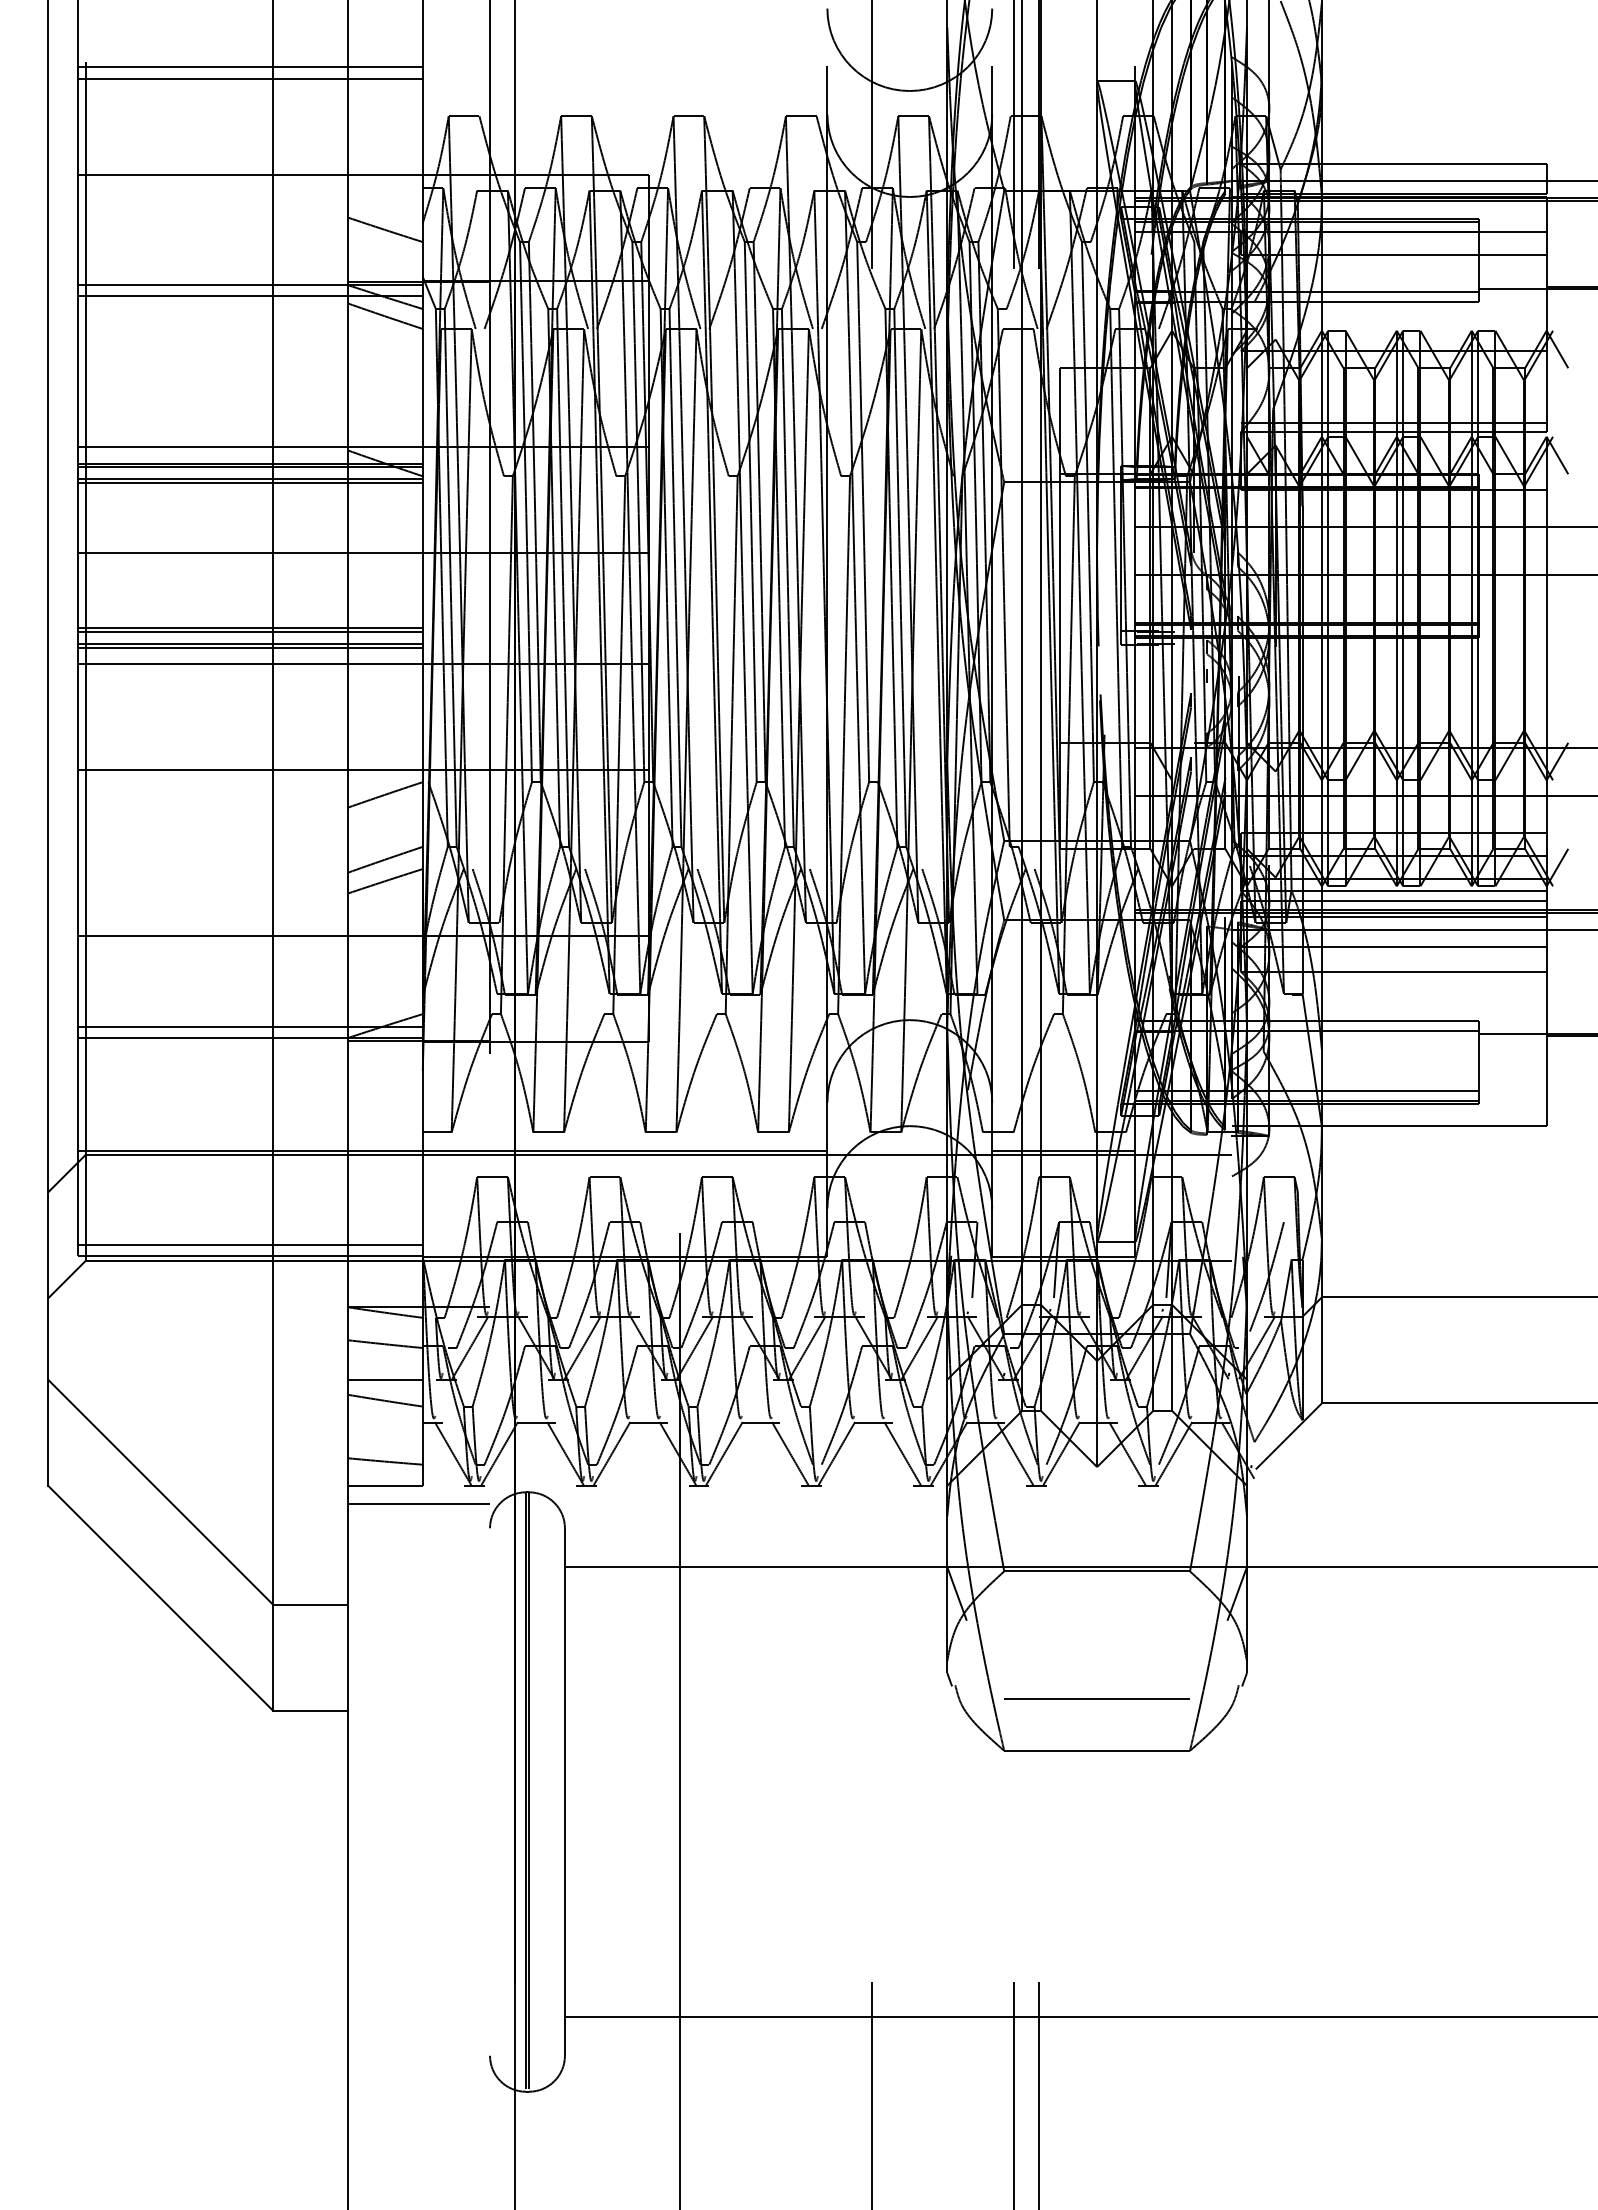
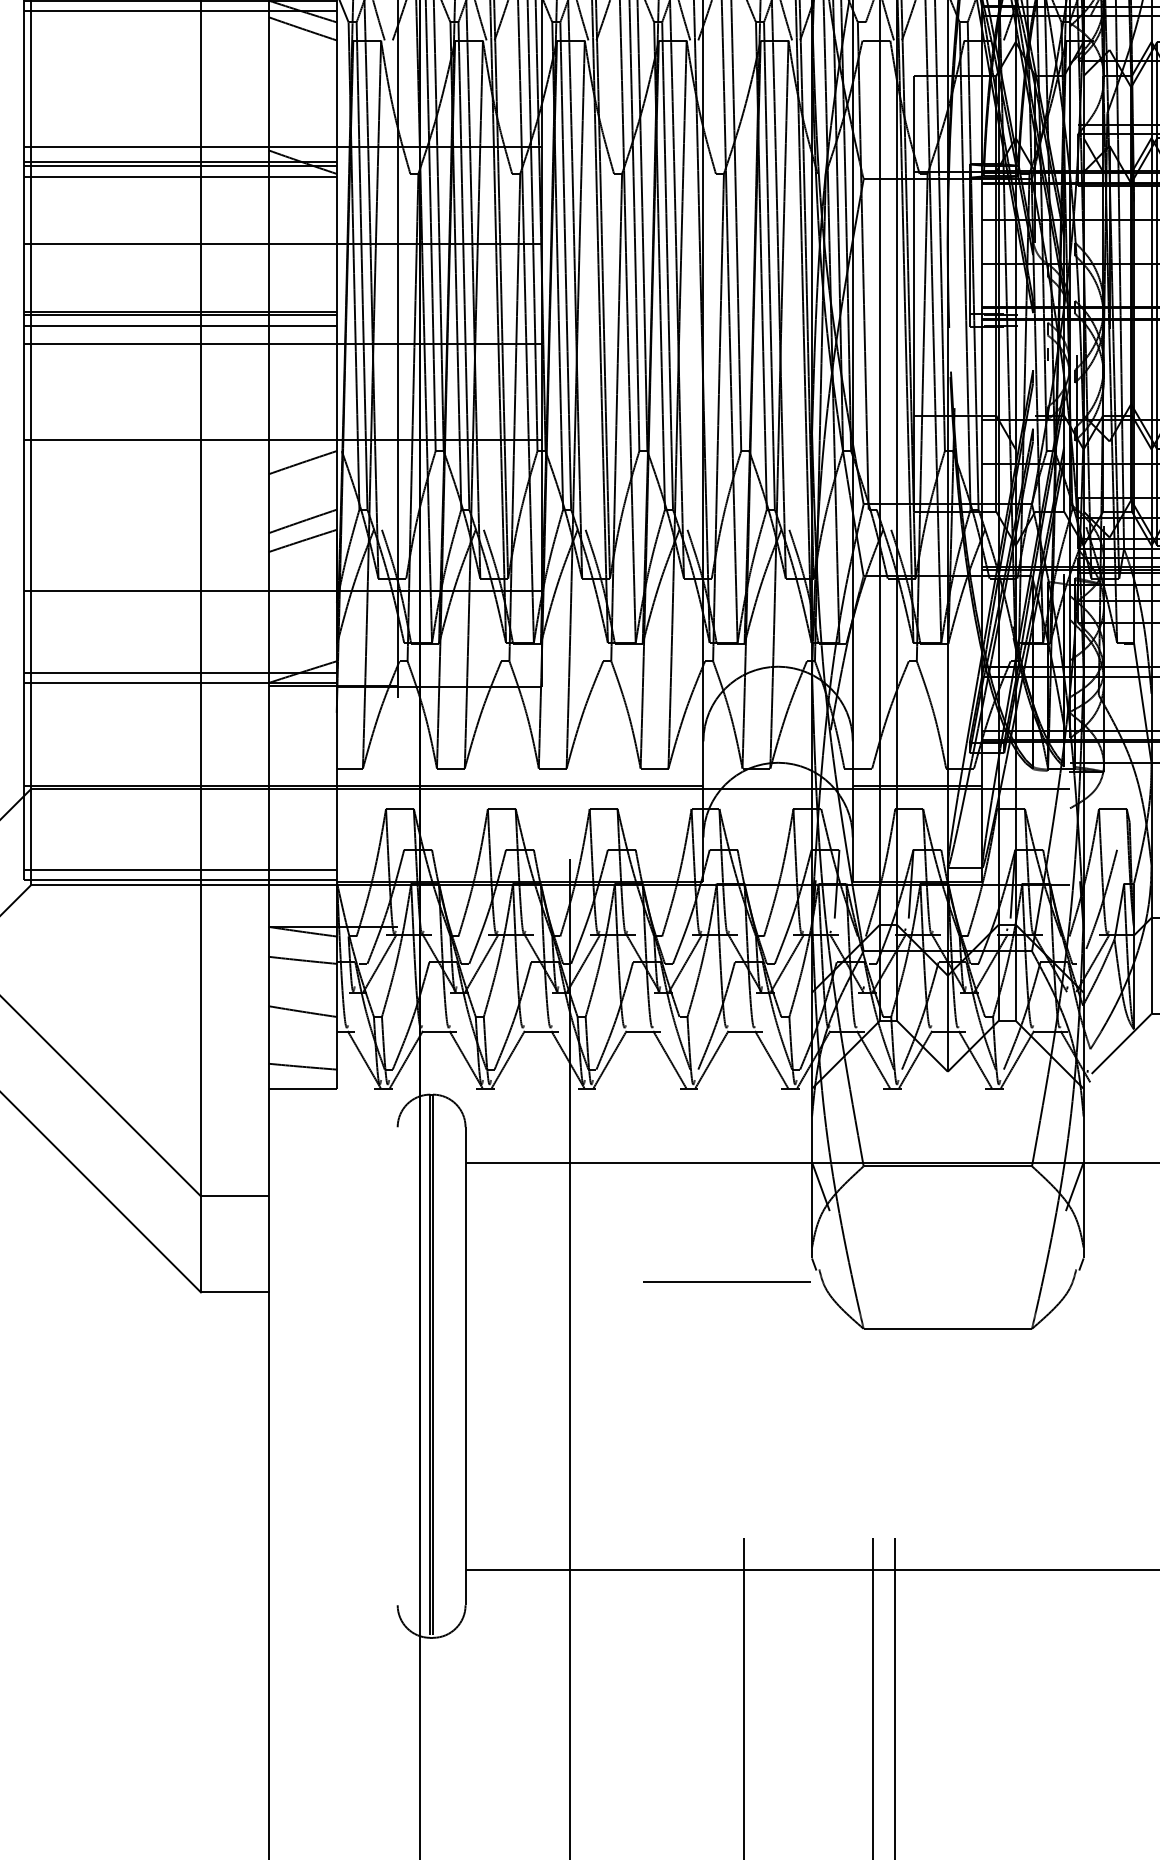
line: (250, 482) -> (180, 179), removed
line: (250, 647) -> (180, 329), removed
line: (384, 1379) -> (302, 992), removed
line: (418, 1503) -> (332, 1104), removed
line: (1096, 1698) -> (726, 1281), moved

